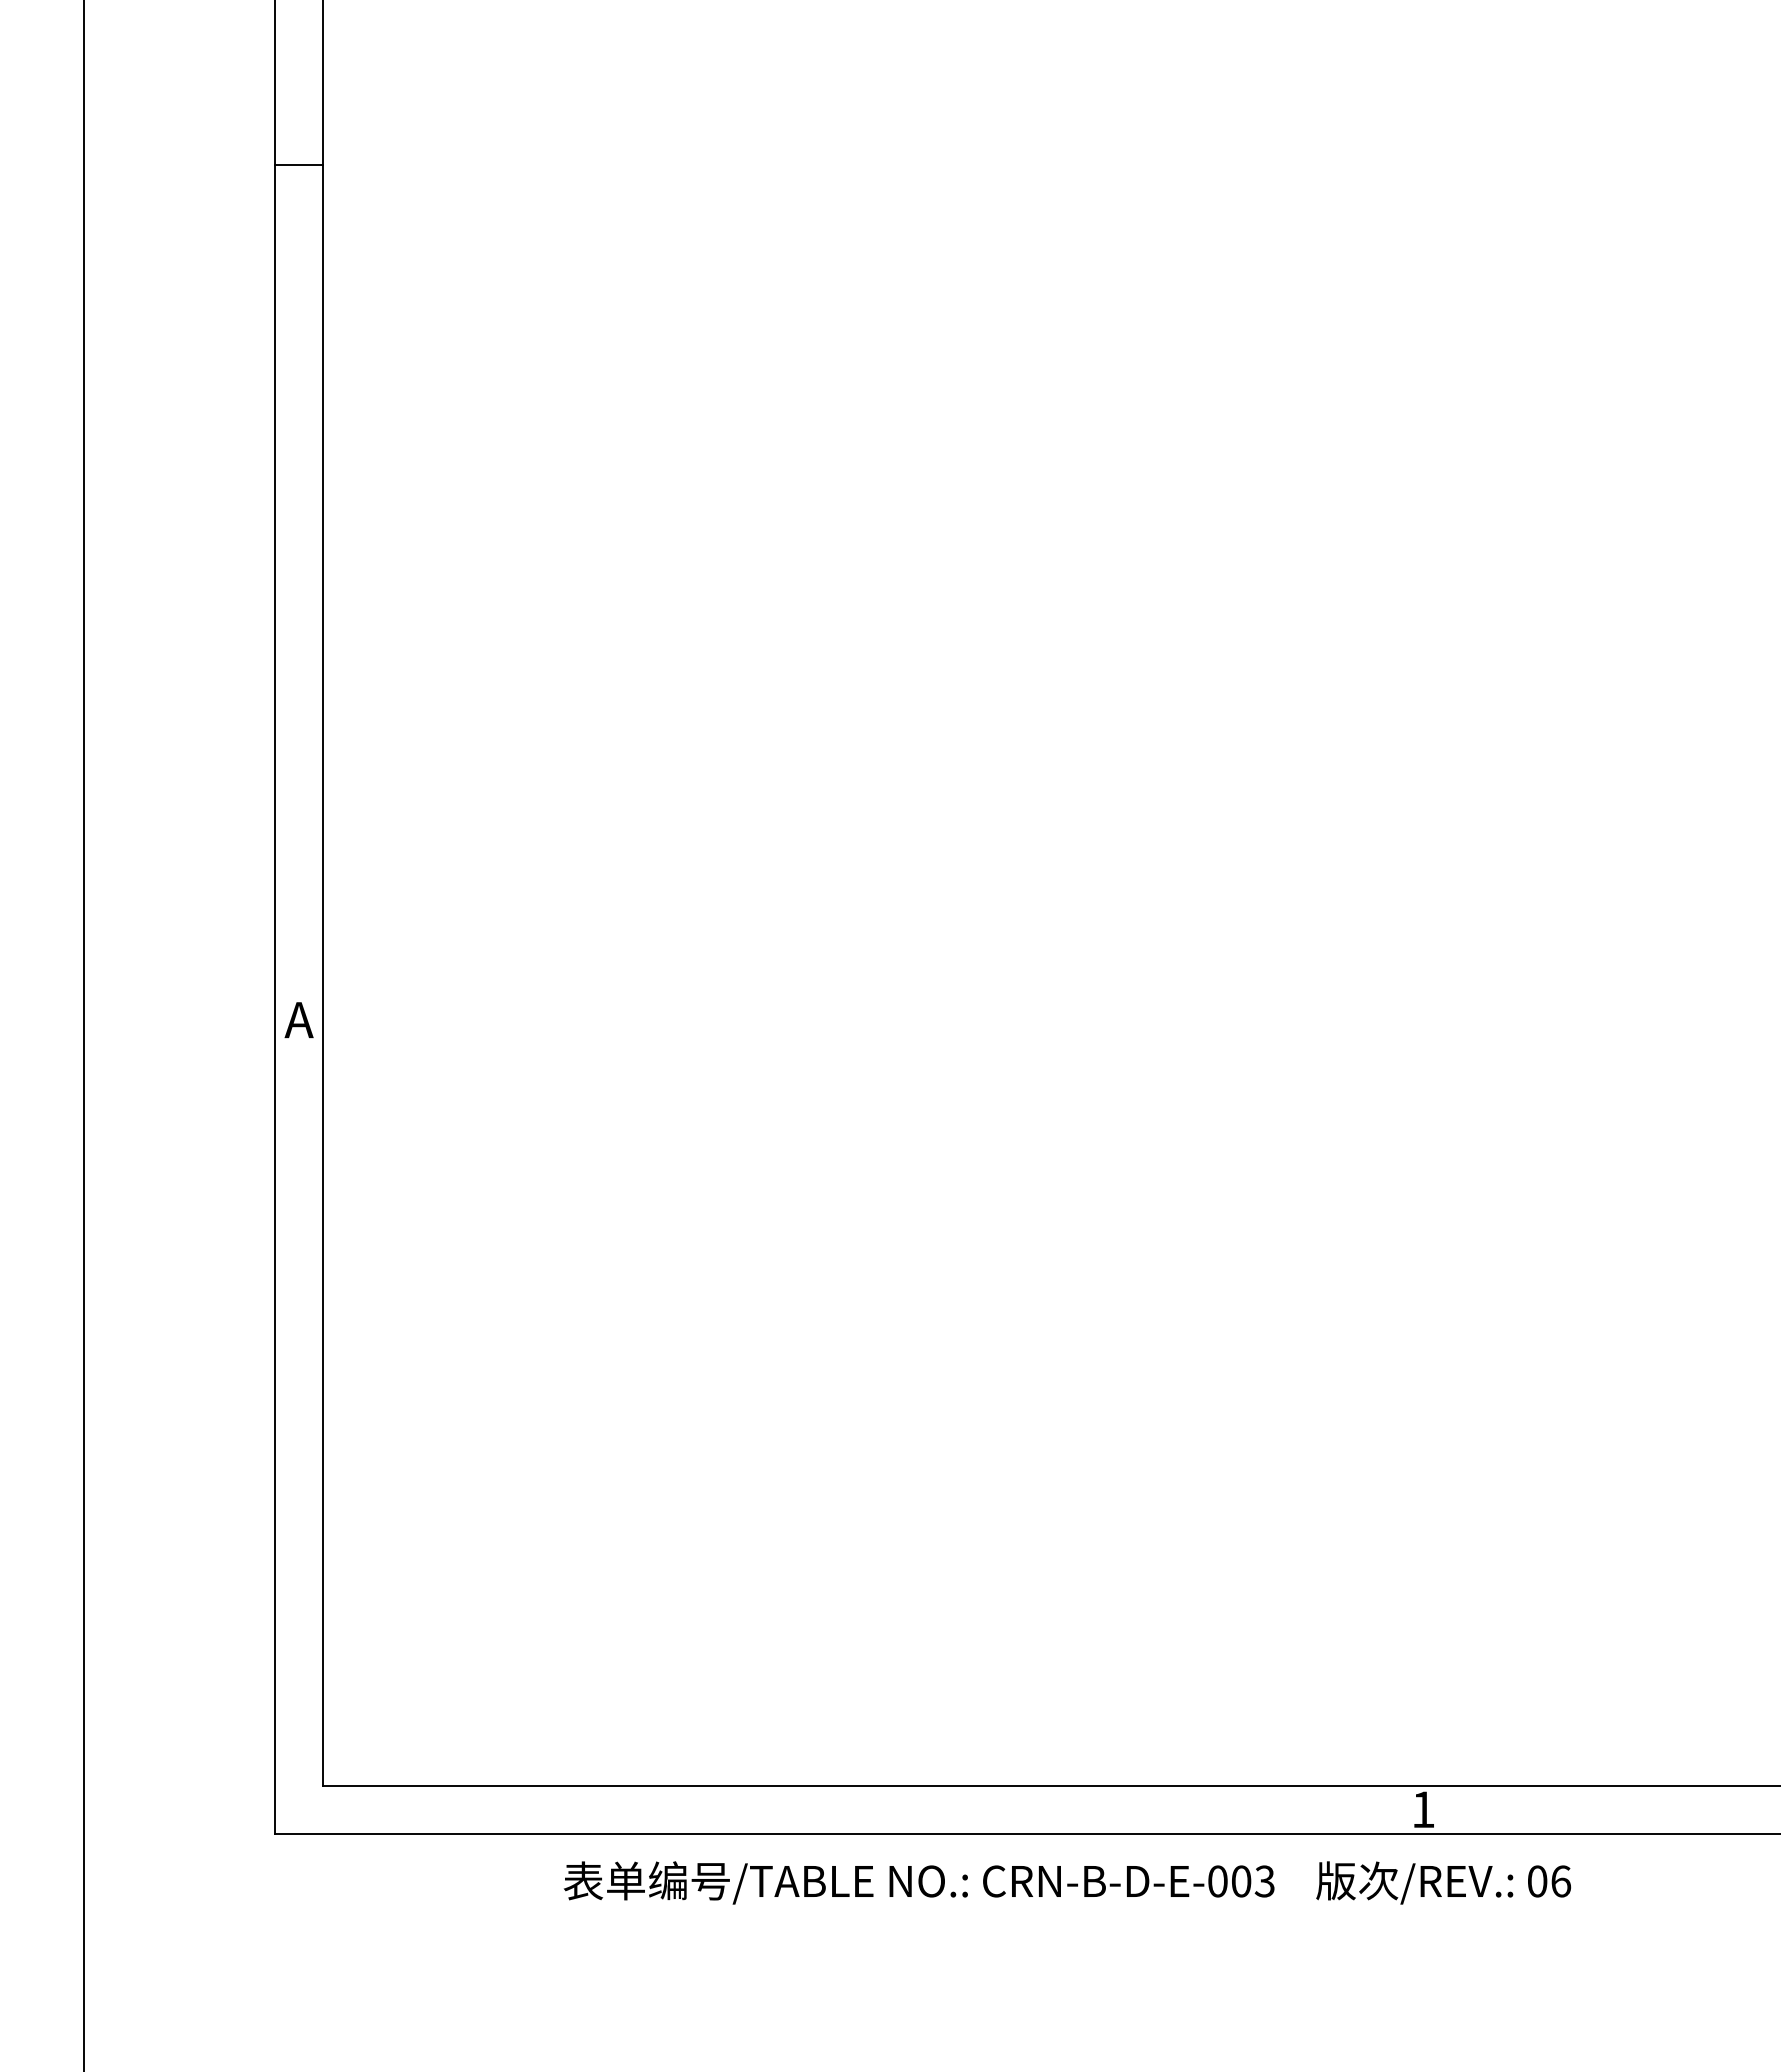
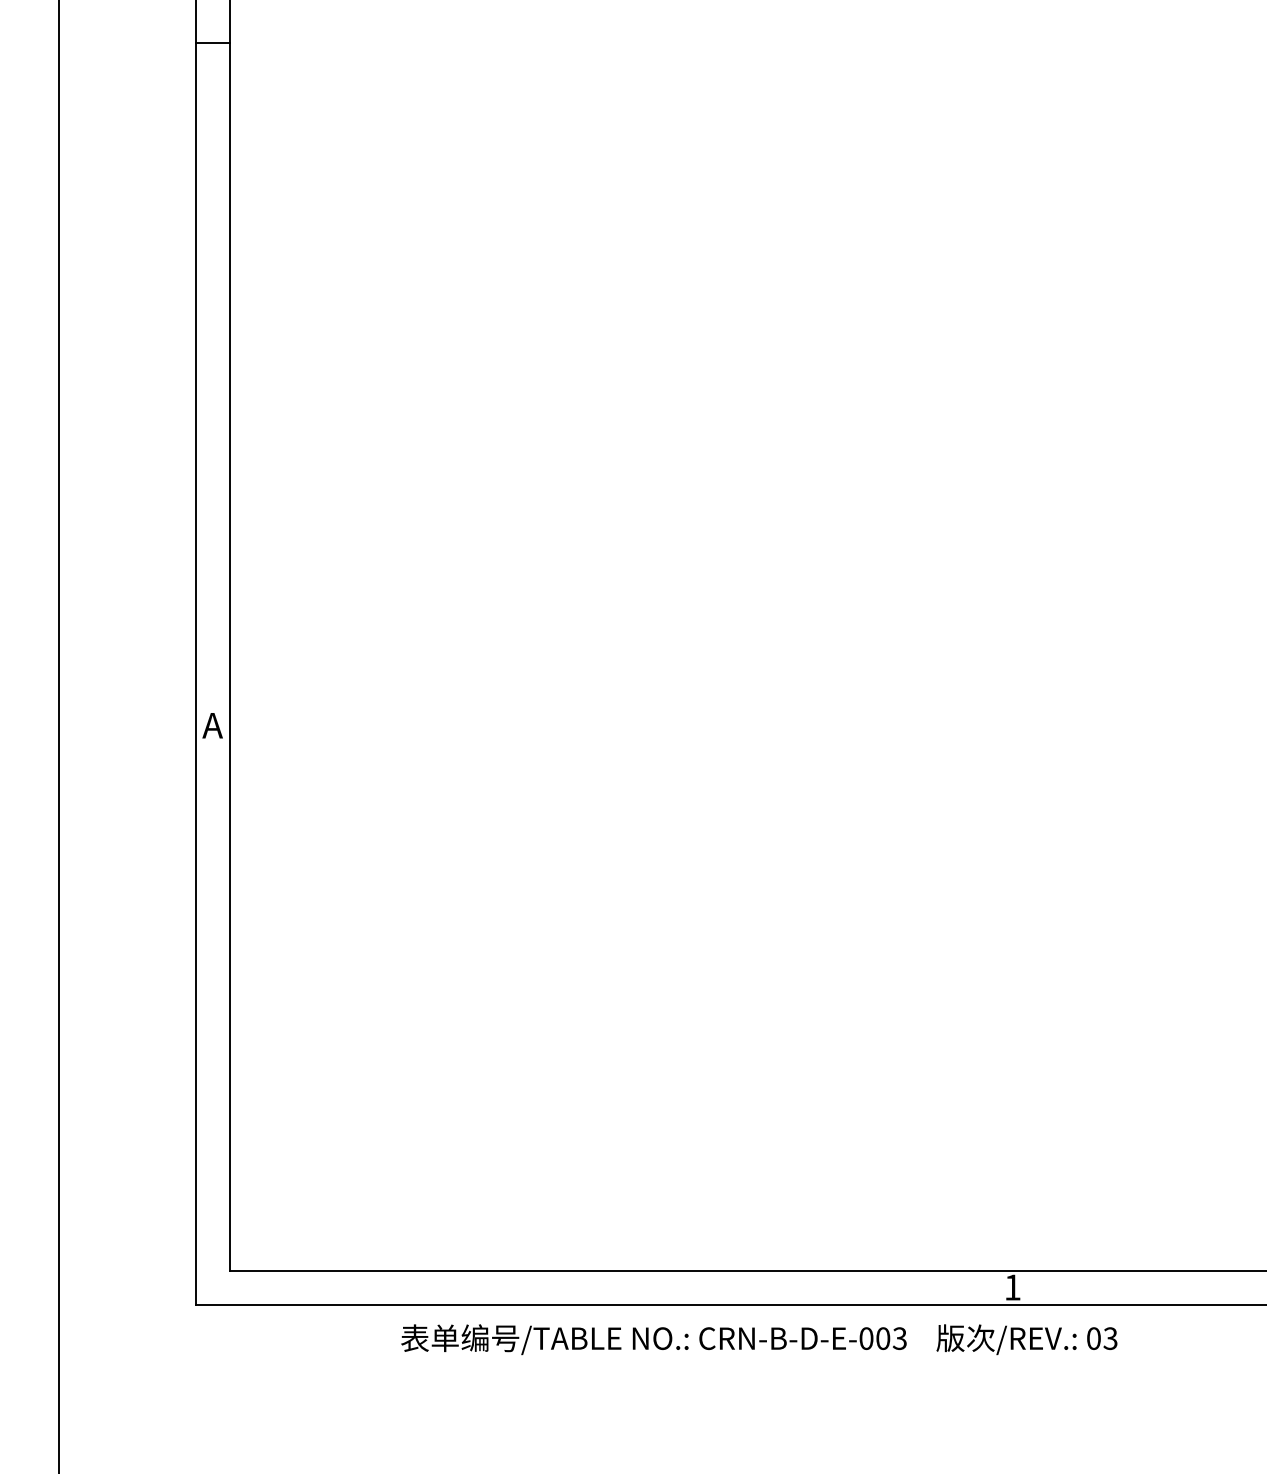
line: (299, 164) -> (212, 42), moved
text: (1560, 1881) -> (1110, 1338), 06 -> 03

